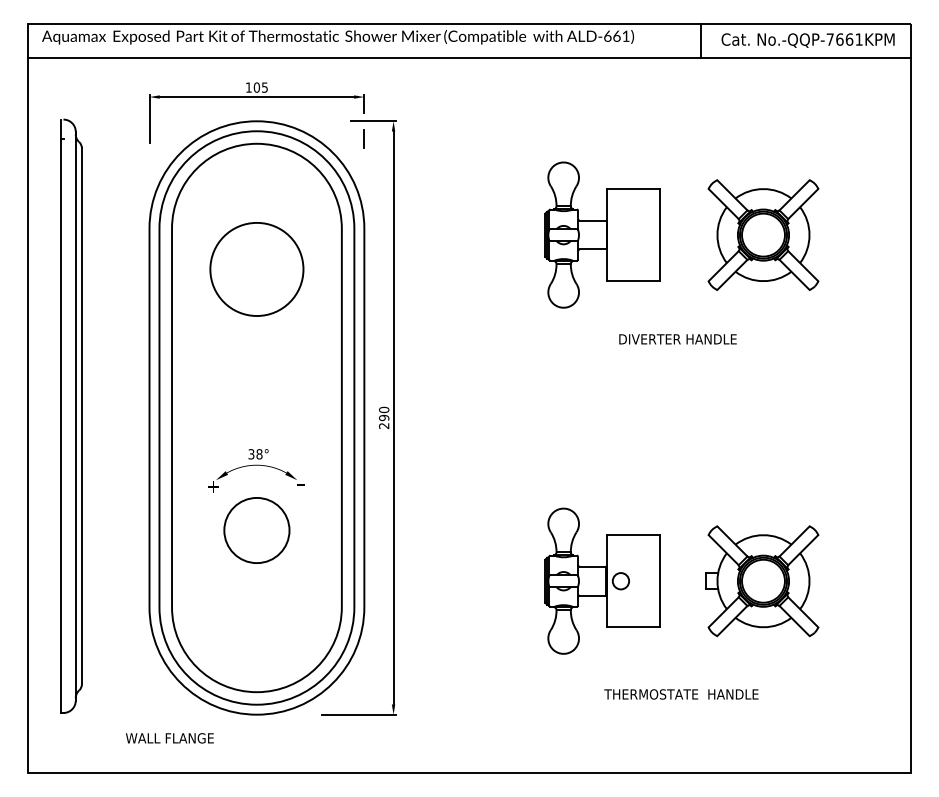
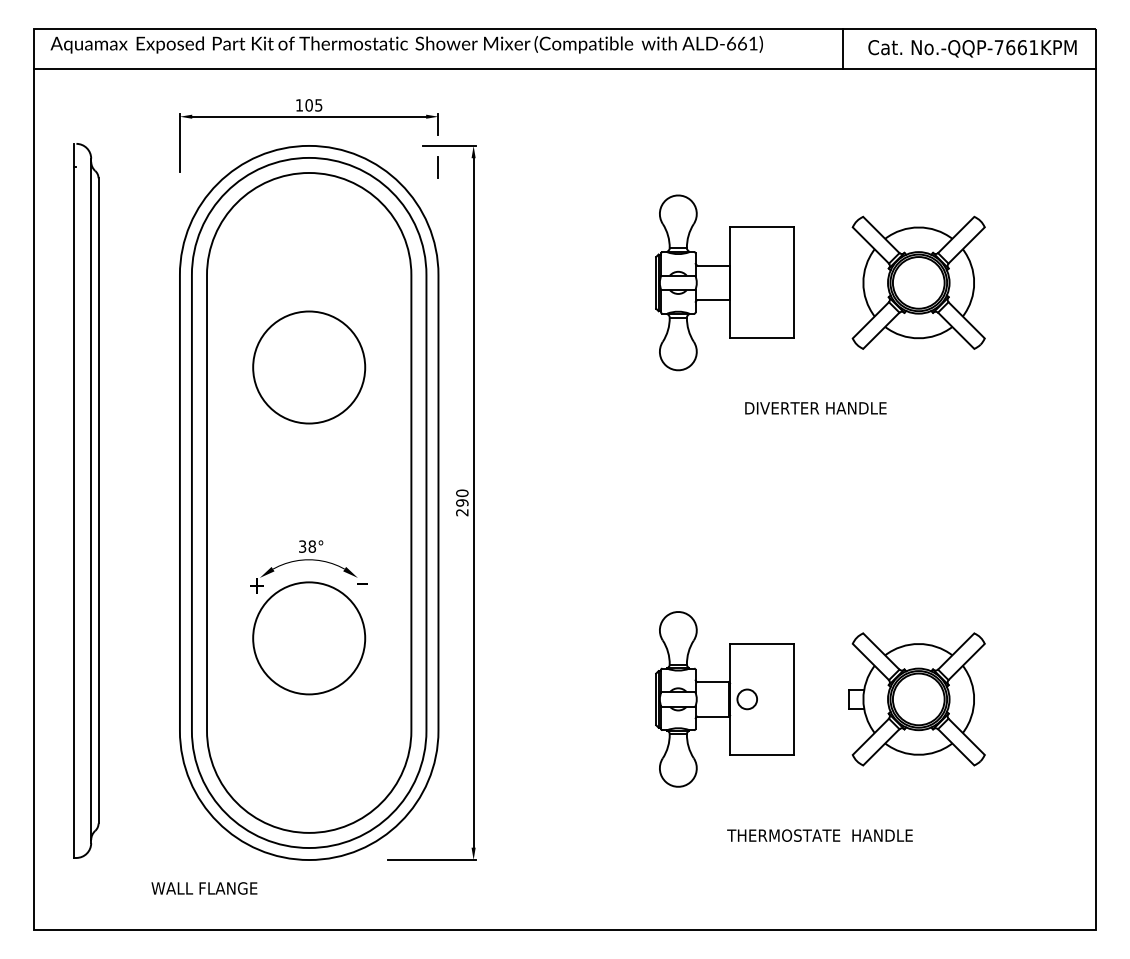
circle: (256, 269) -> (308, 367), moved
circle: (256, 530) -> (308, 638), size x1.43

